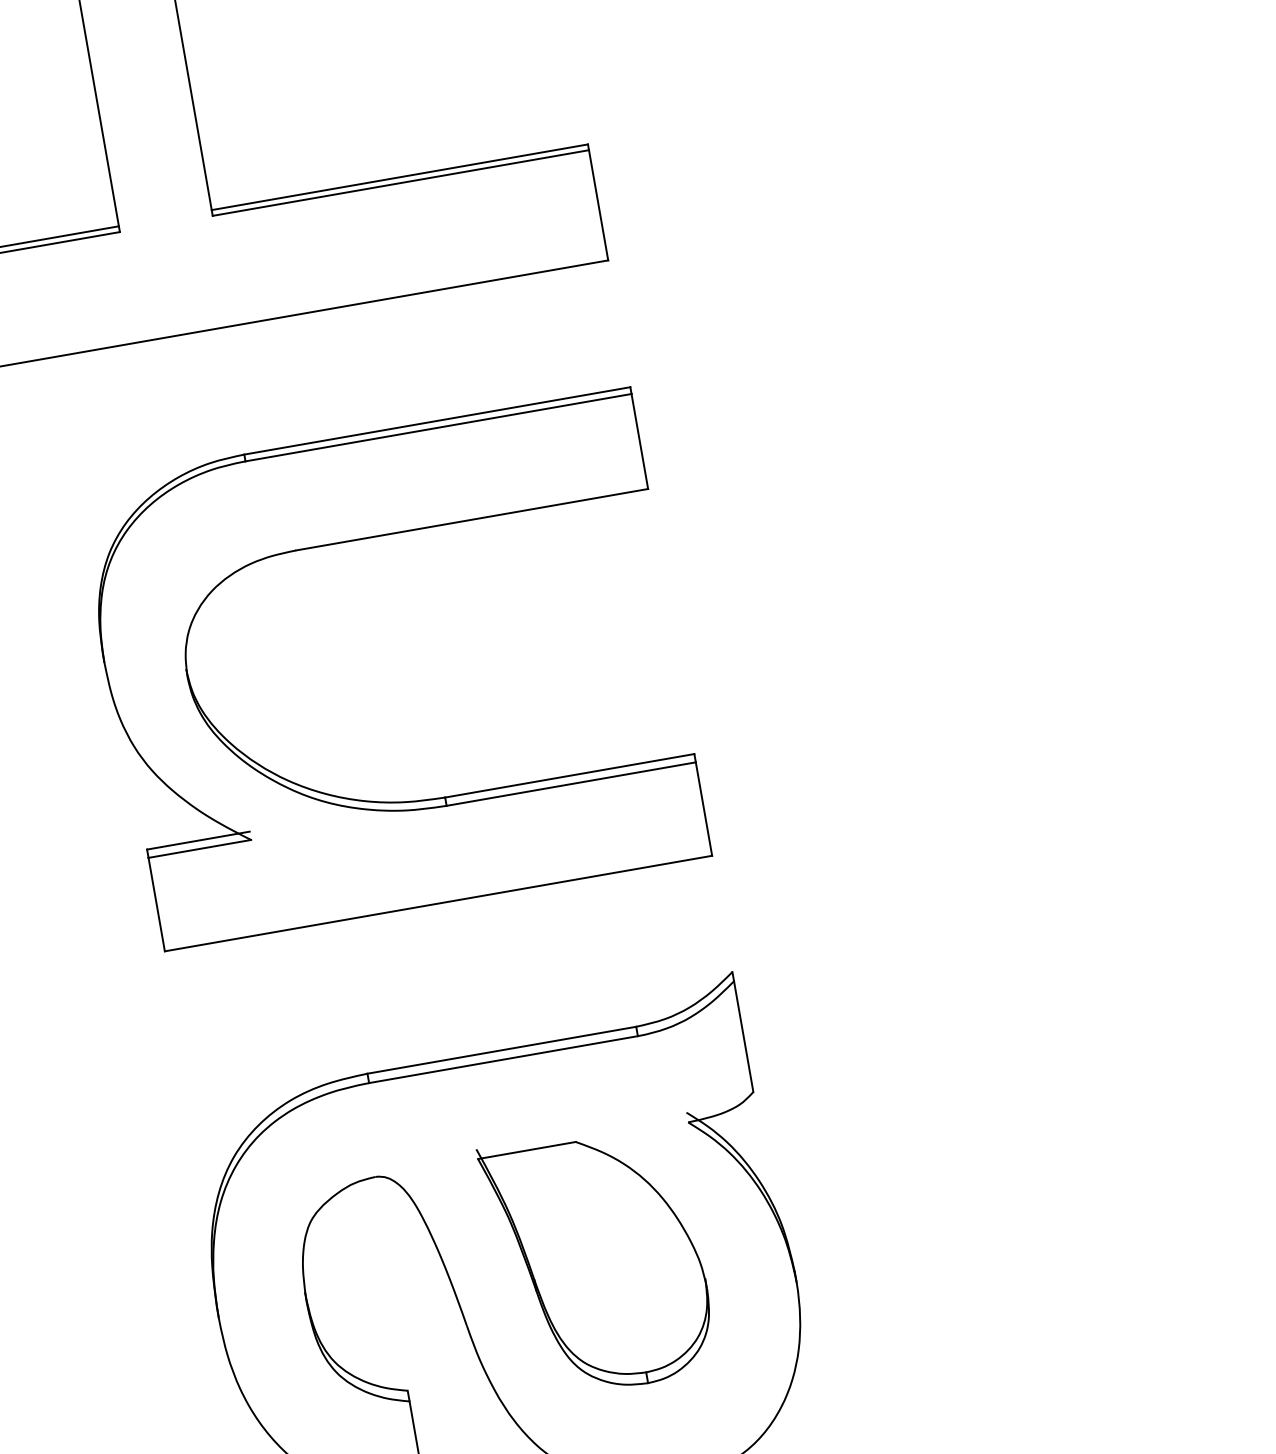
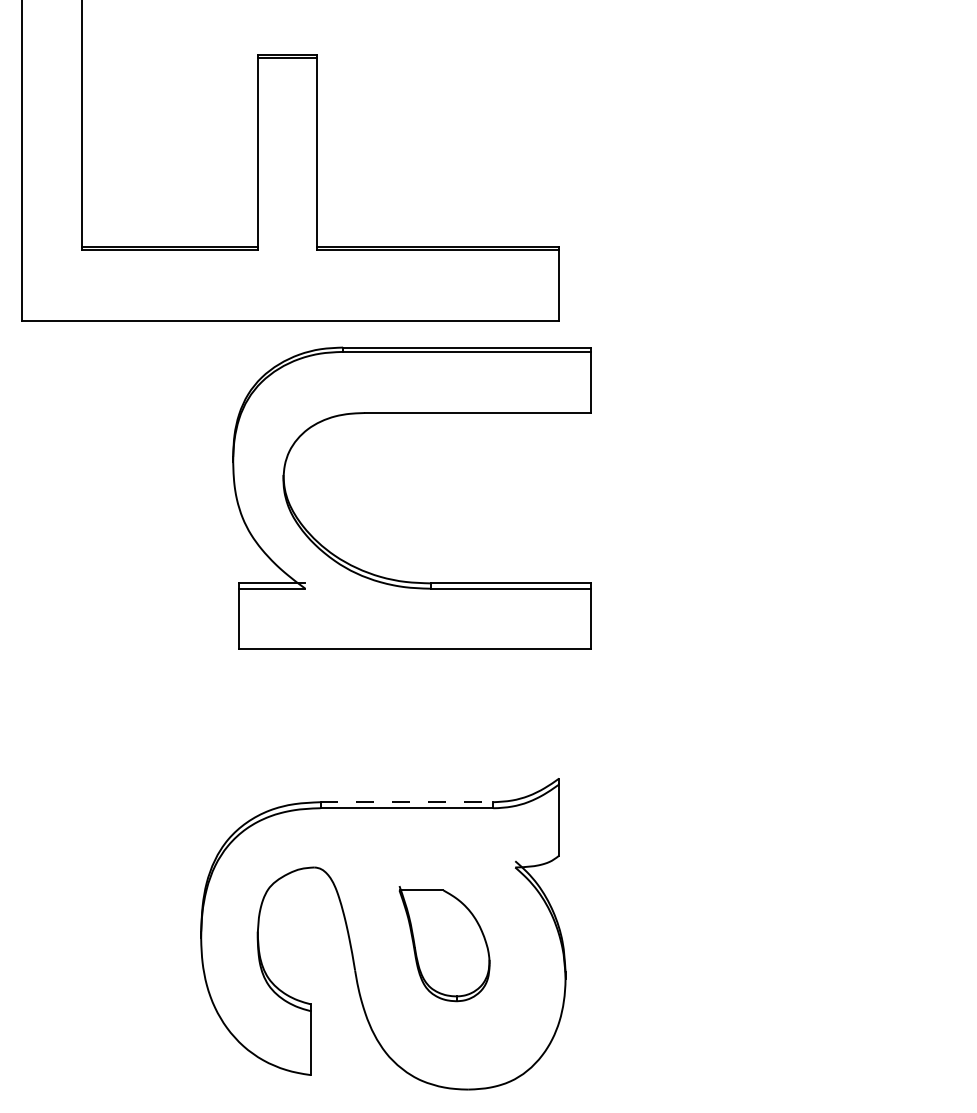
part: (391, 800) -> (397, 579), moved
line: (502, 1050) -> (407, 802), solid -> dashed
part: (598, 1259) -> (444, 943), size x0.7

